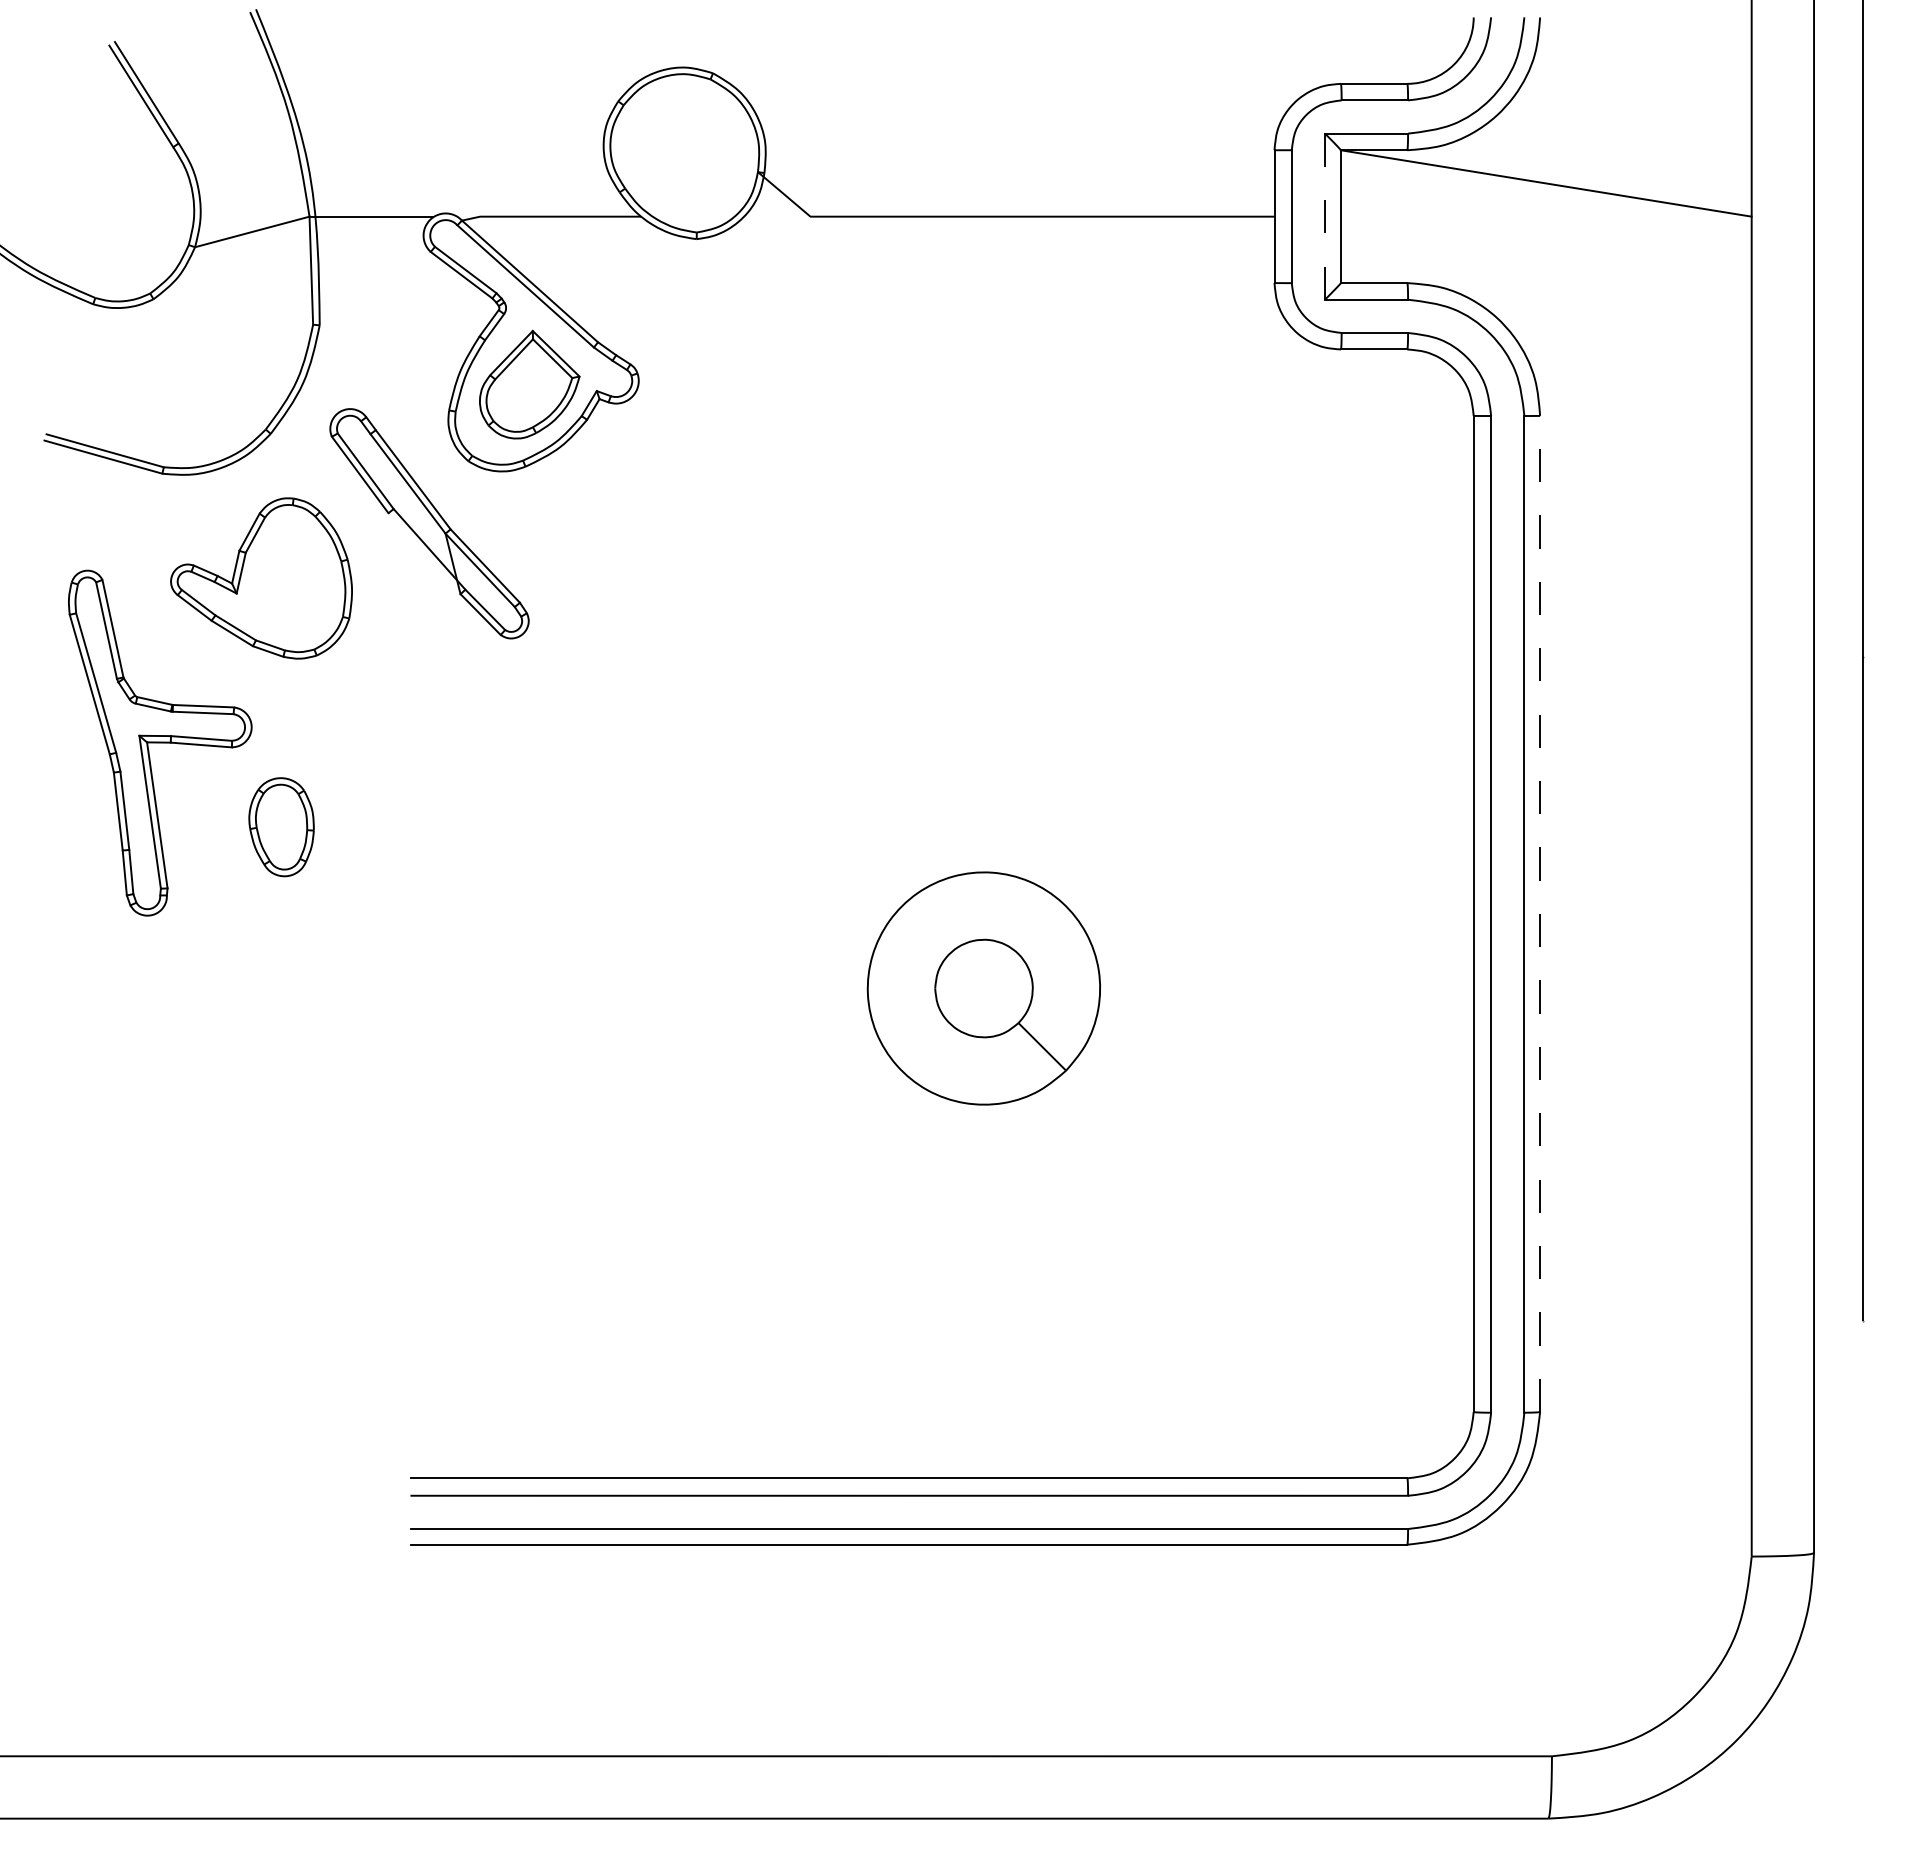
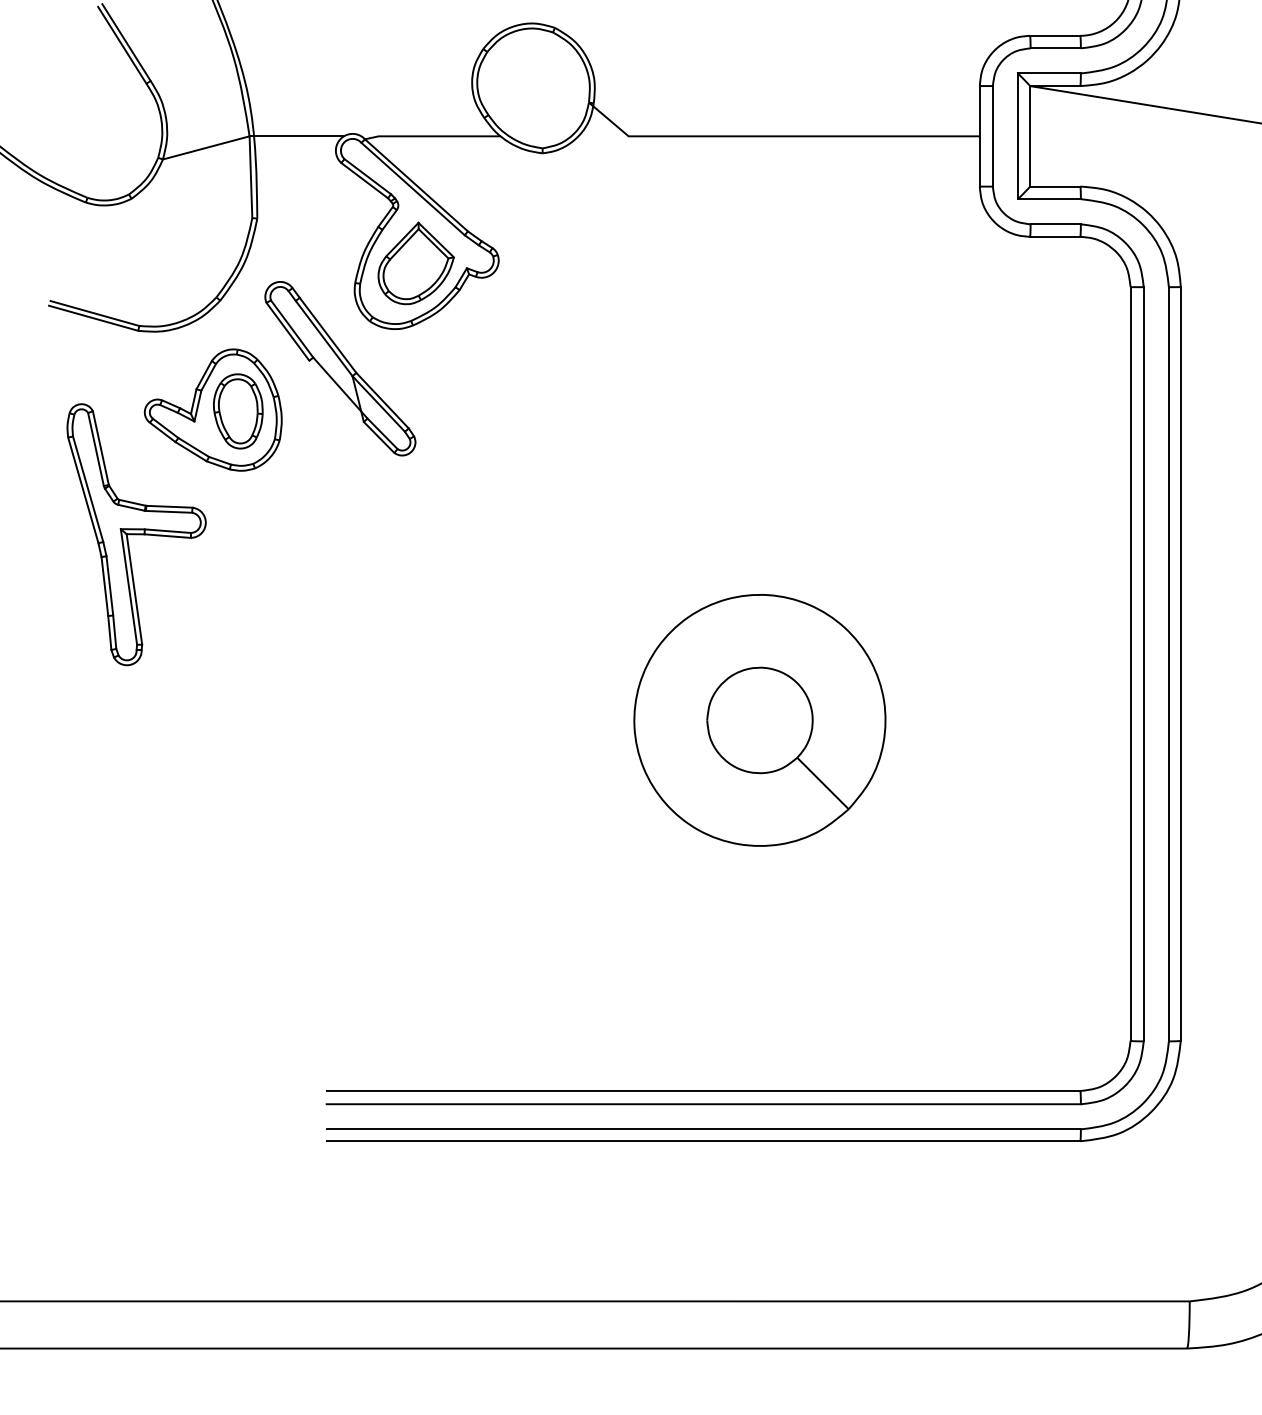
line: (1325, 216) -> (1018, 136), dashed -> solid
part: (281, 827) -> (238, 411), moved
line: (1540, 913) -> (1181, 663), dashed -> solid
part: (983, 988) -> (759, 720), size x1.43

